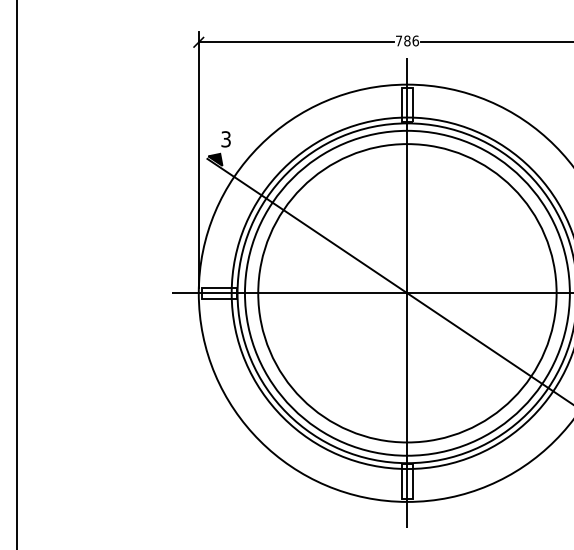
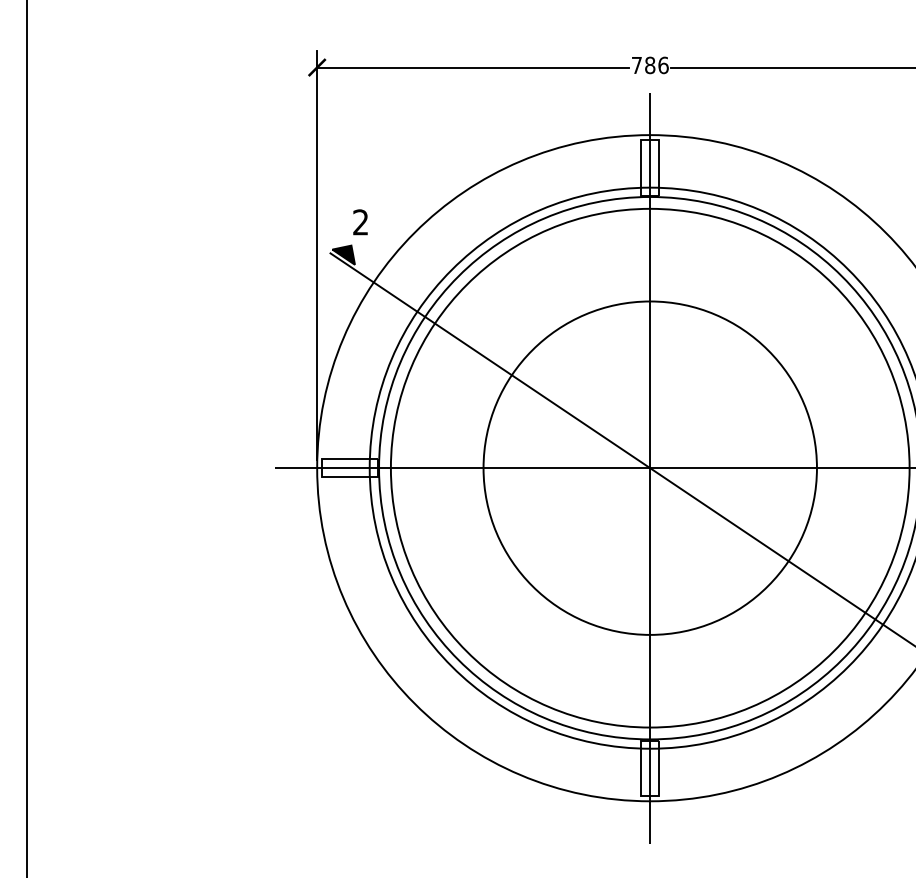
text: (225, 139) -> (359, 222), 3 -> 2
circle: (407, 293) -> (650, 468), size x0.7

